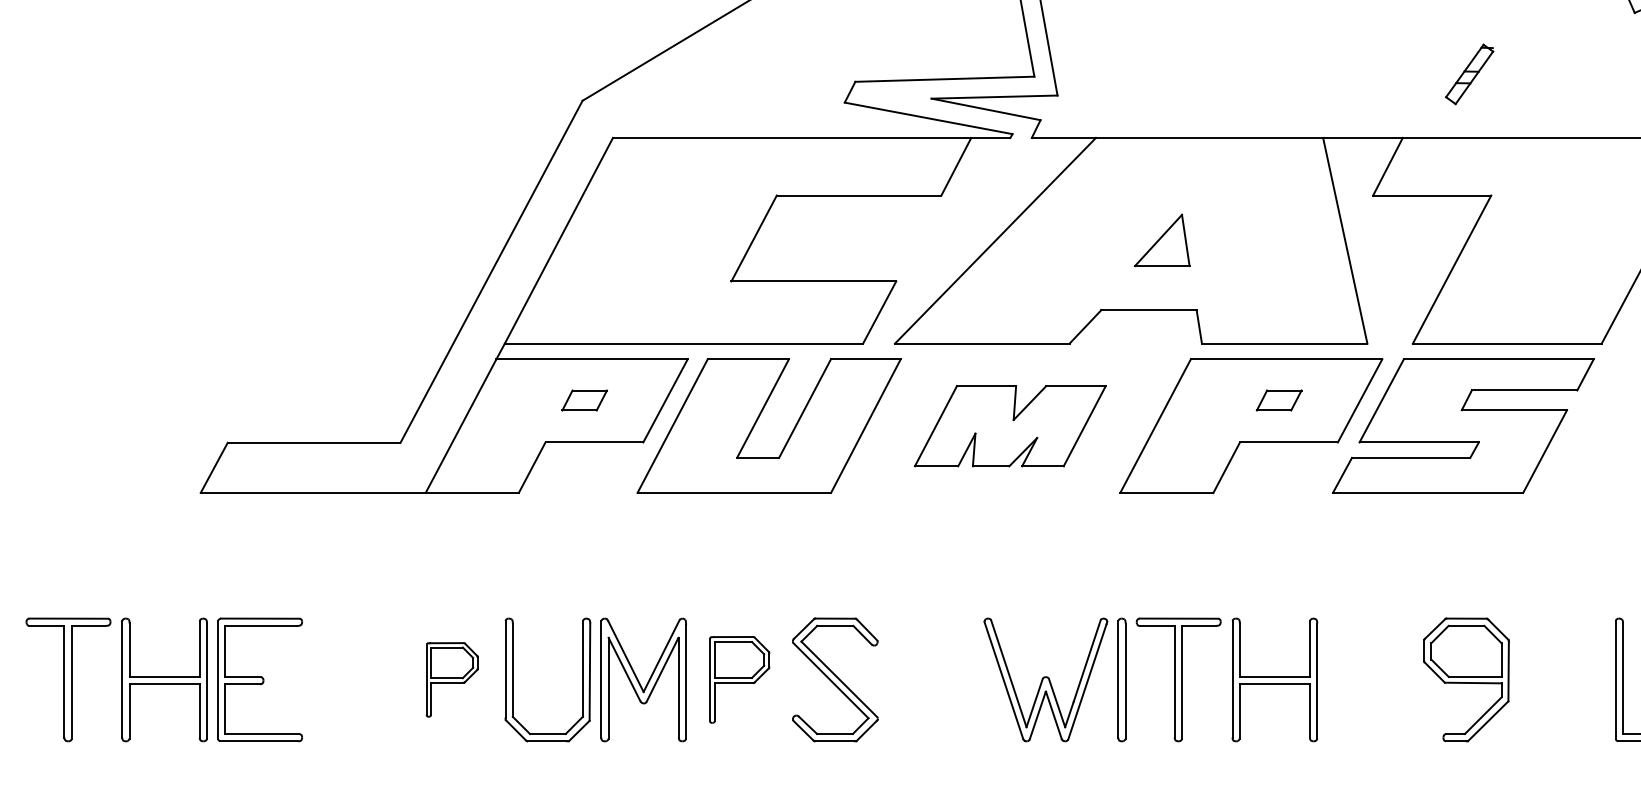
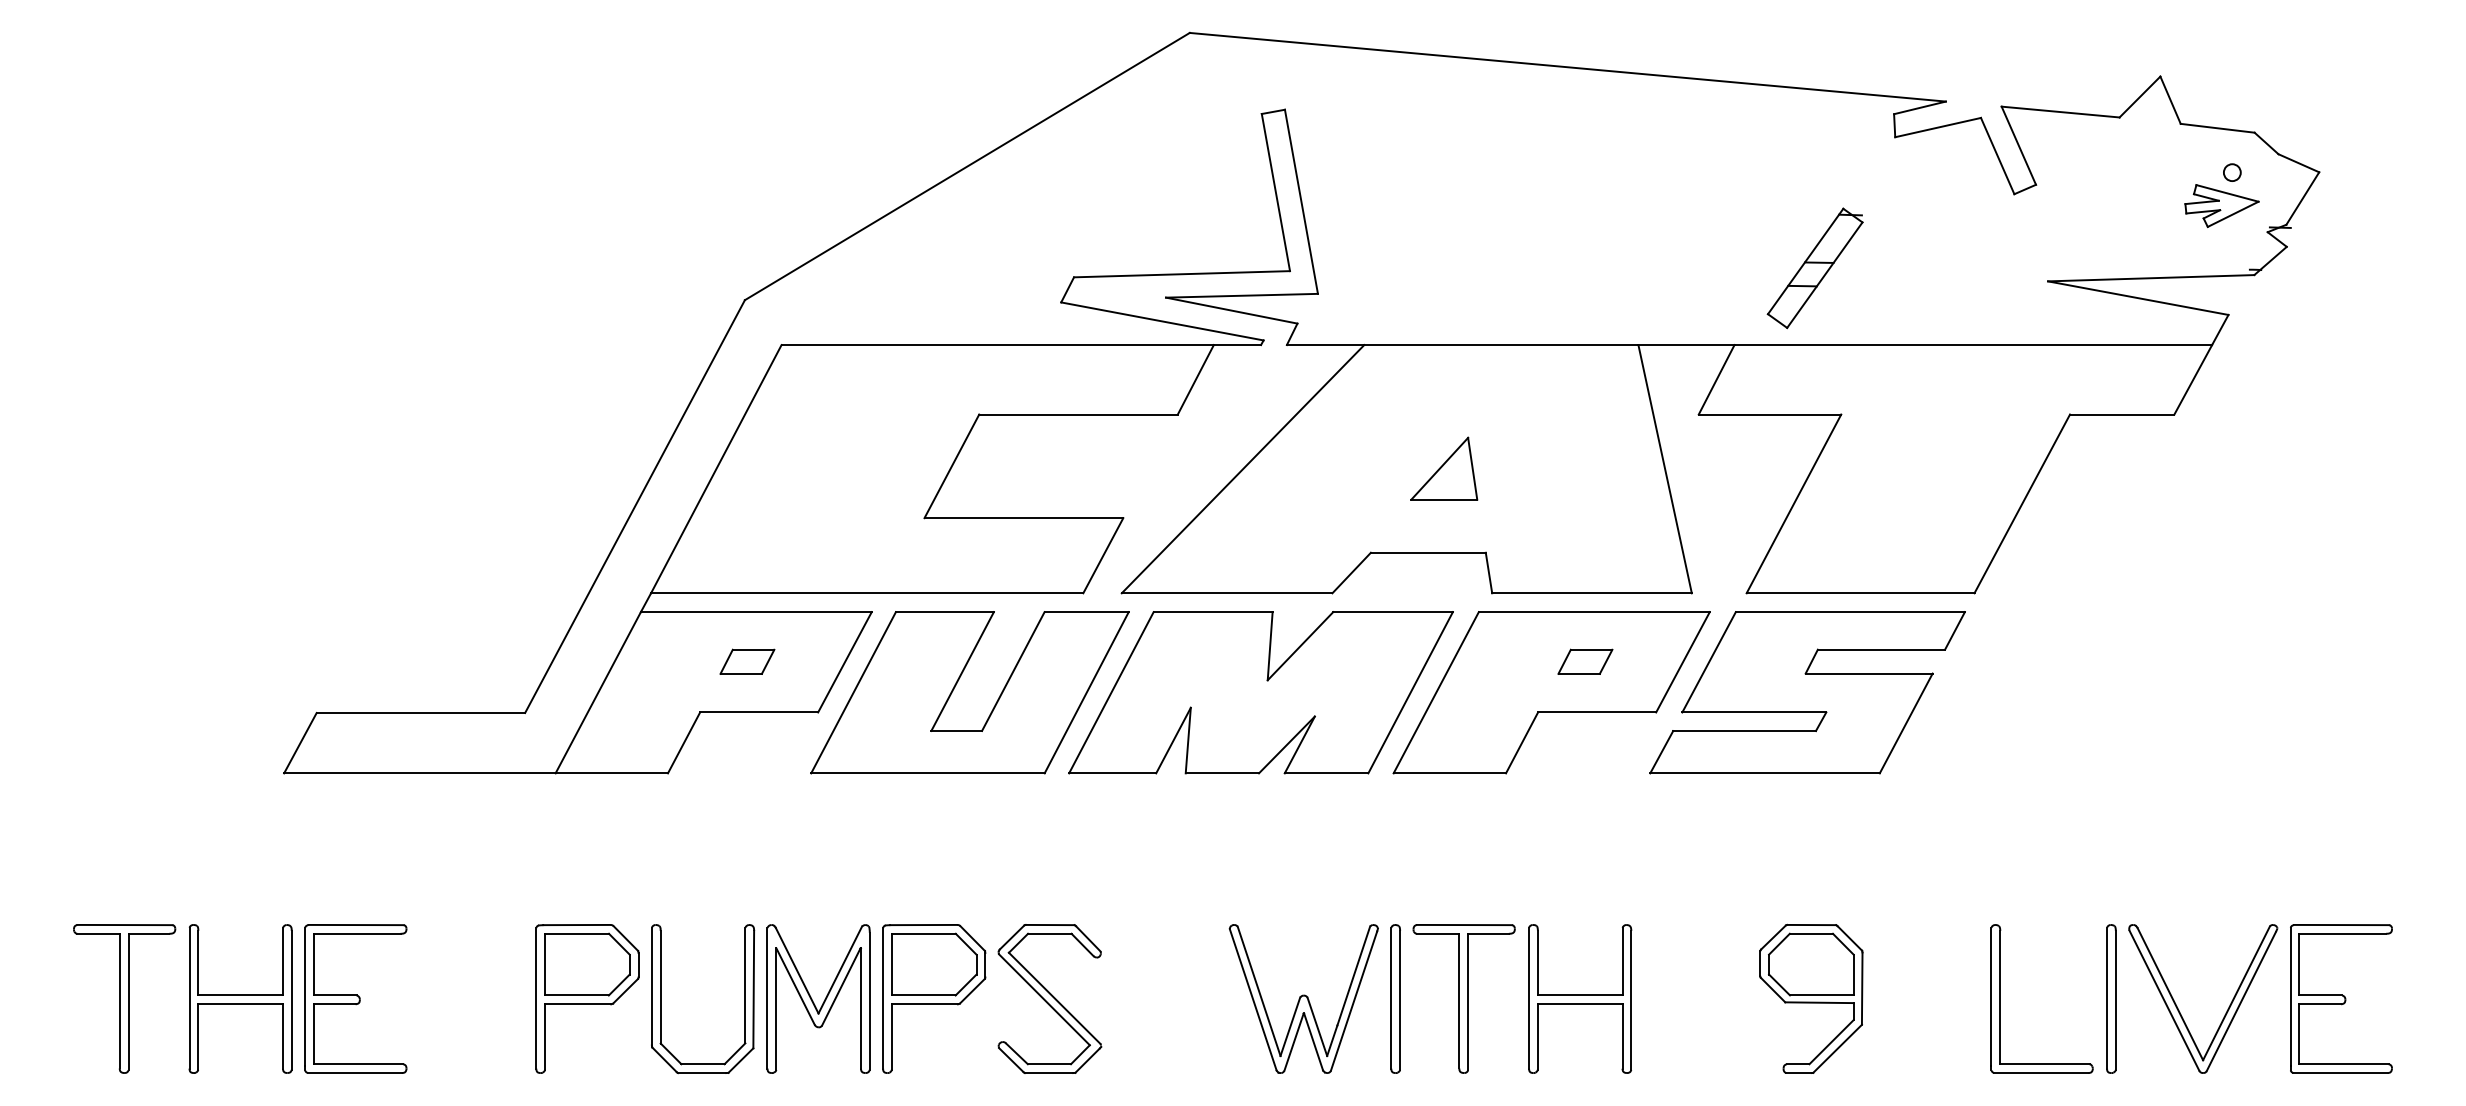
part: (1469, 74) -> (1814, 268), size x1.67
part: (1009, 425) -> (1260, 692), size x1.67
part: (452, 679) -> (587, 998), size x1.67
part: (739, 679) -> (934, 998), size x1.43

